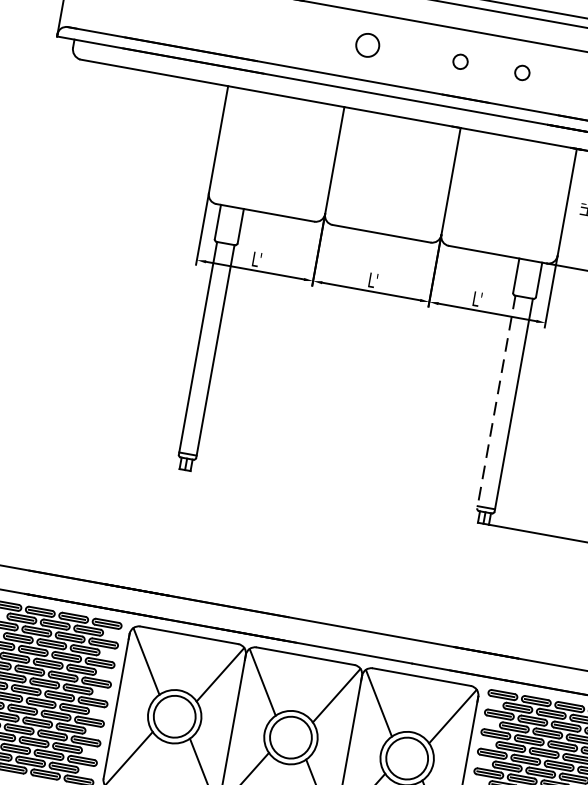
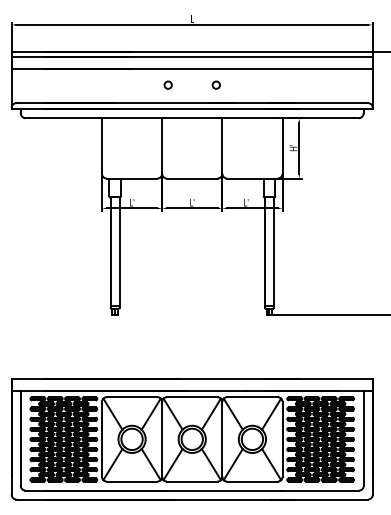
circle: (366, 43) -> (167, 84), size x0.62
circle: (521, 71) -> (247, 84), removed
line: (495, 403) -> (264, 253), dashed -> solid

